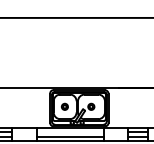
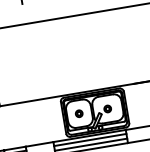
line: (70, 132) -> (89, 140), added

